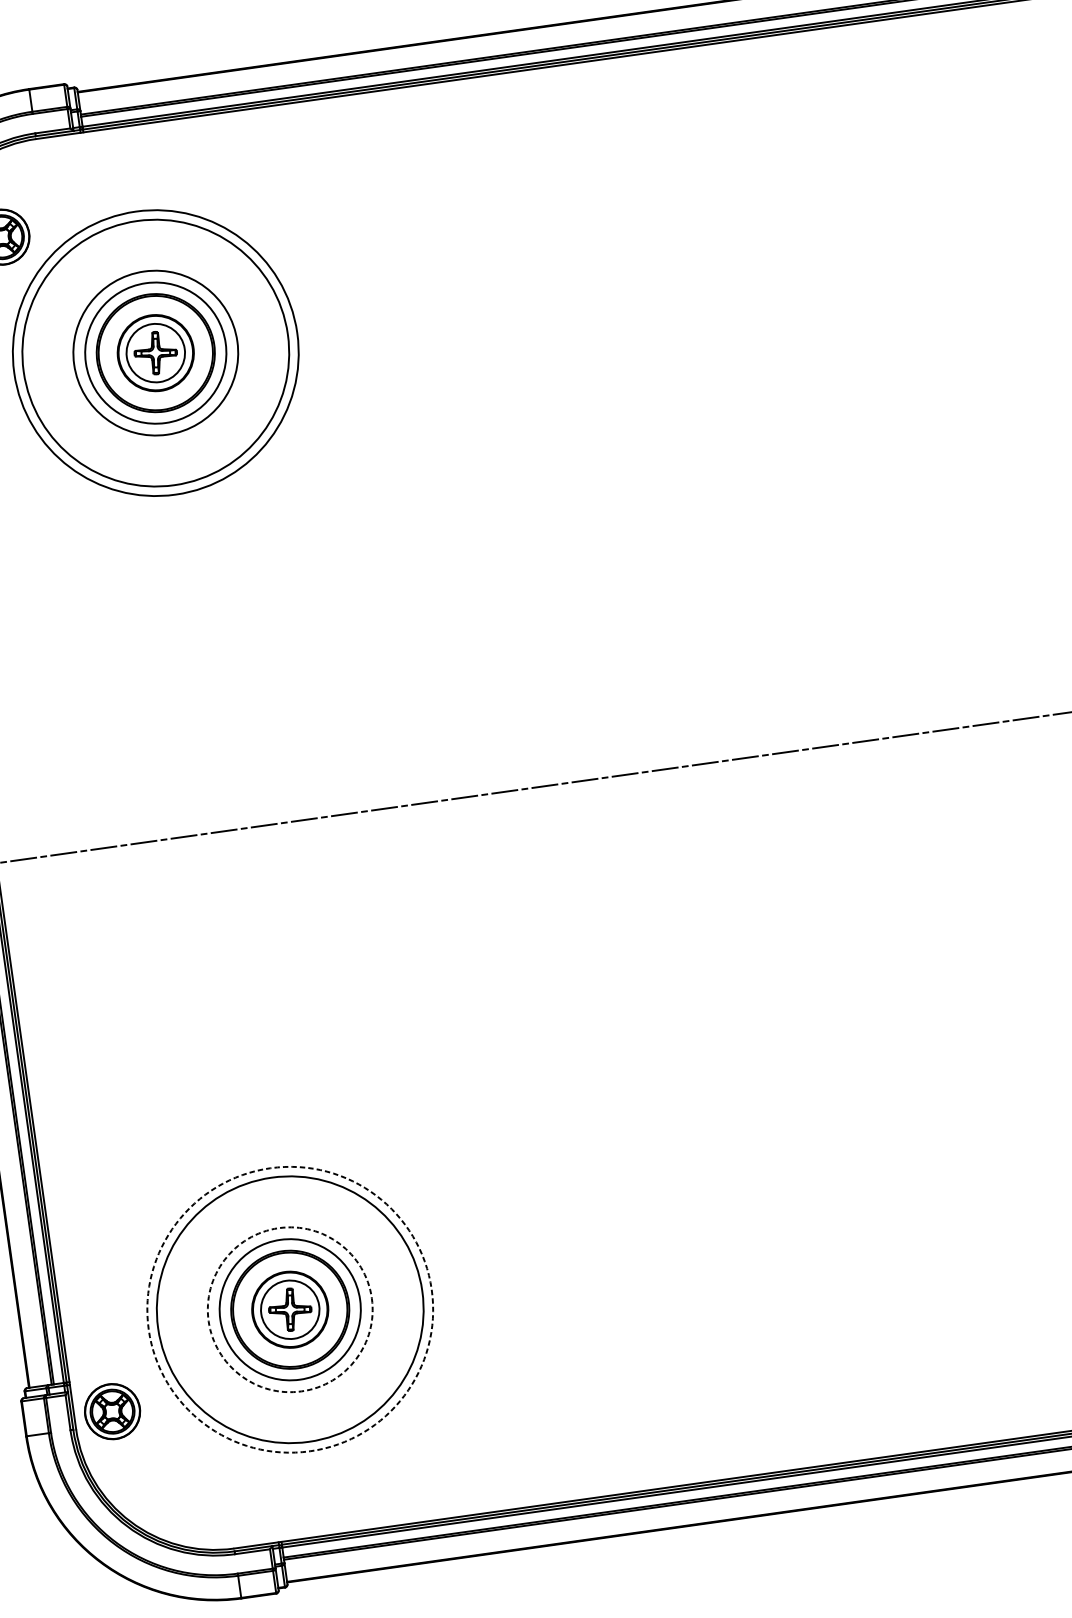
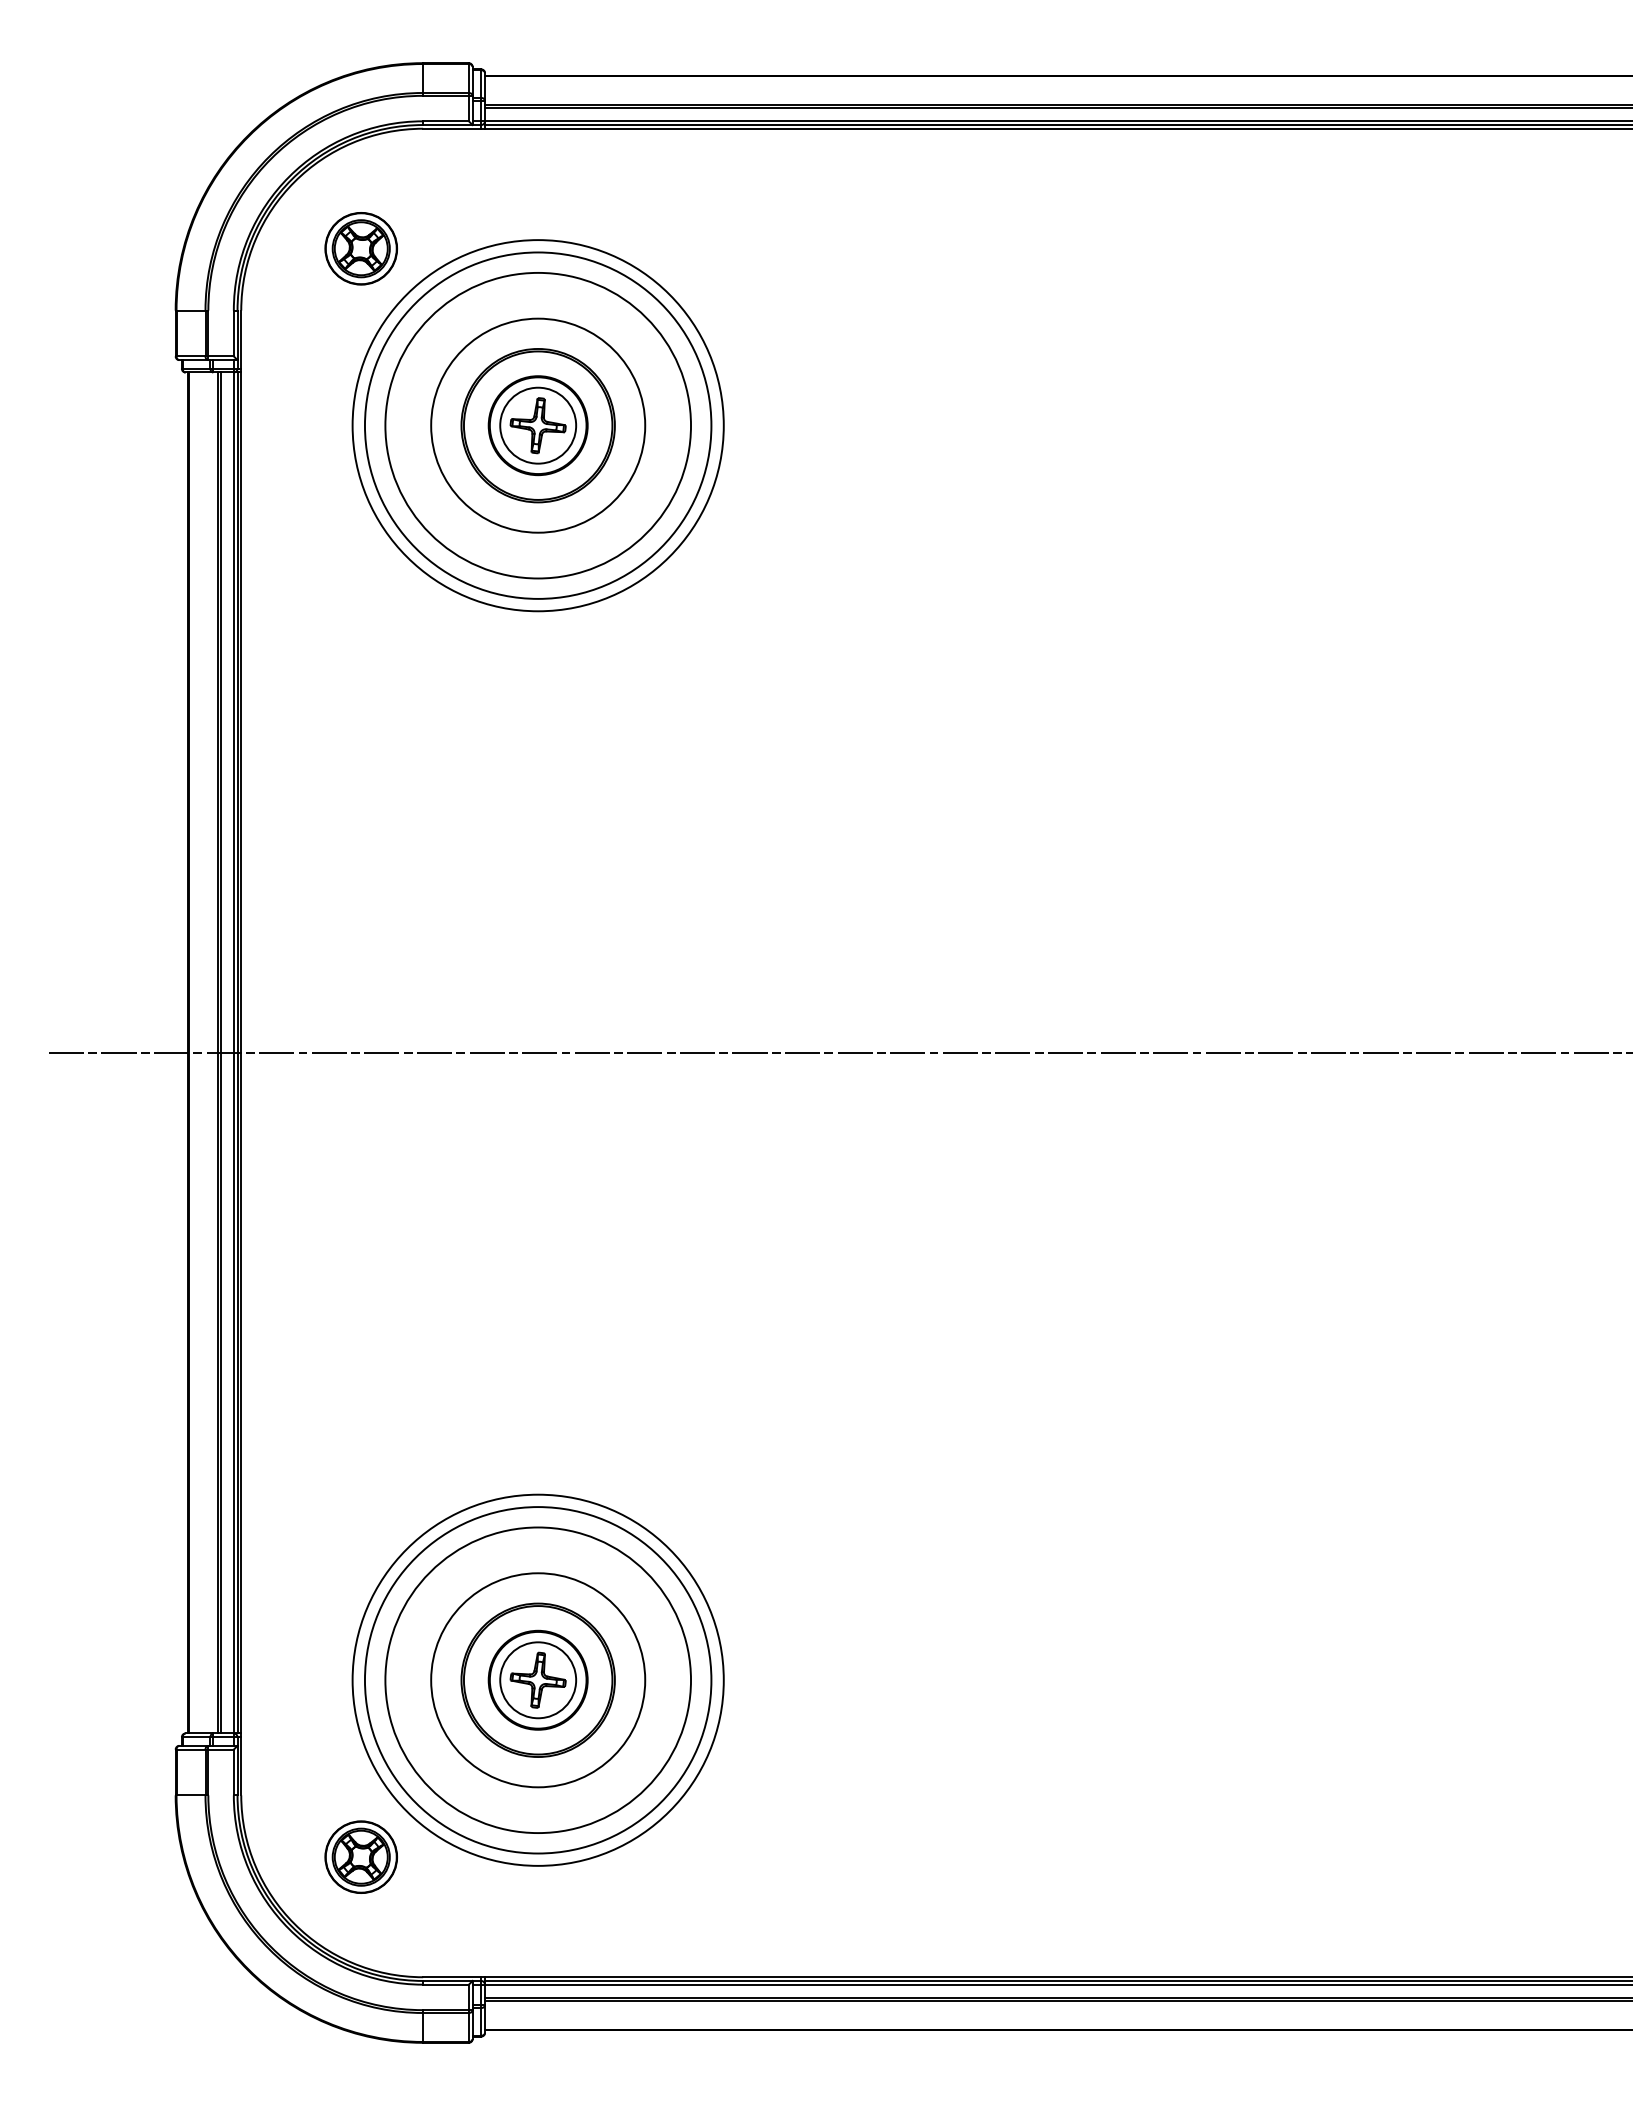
circle: (156, 352) -> (538, 425), size x1.67
circle: (289, 1309) -> (537, 1679), dashed -> solid
circle: (290, 1309) -> (538, 1680), dashed -> solid
circle: (290, 1309) -> (538, 1680), size x1.67
part: (111, 1411) -> (360, 1856), moved

